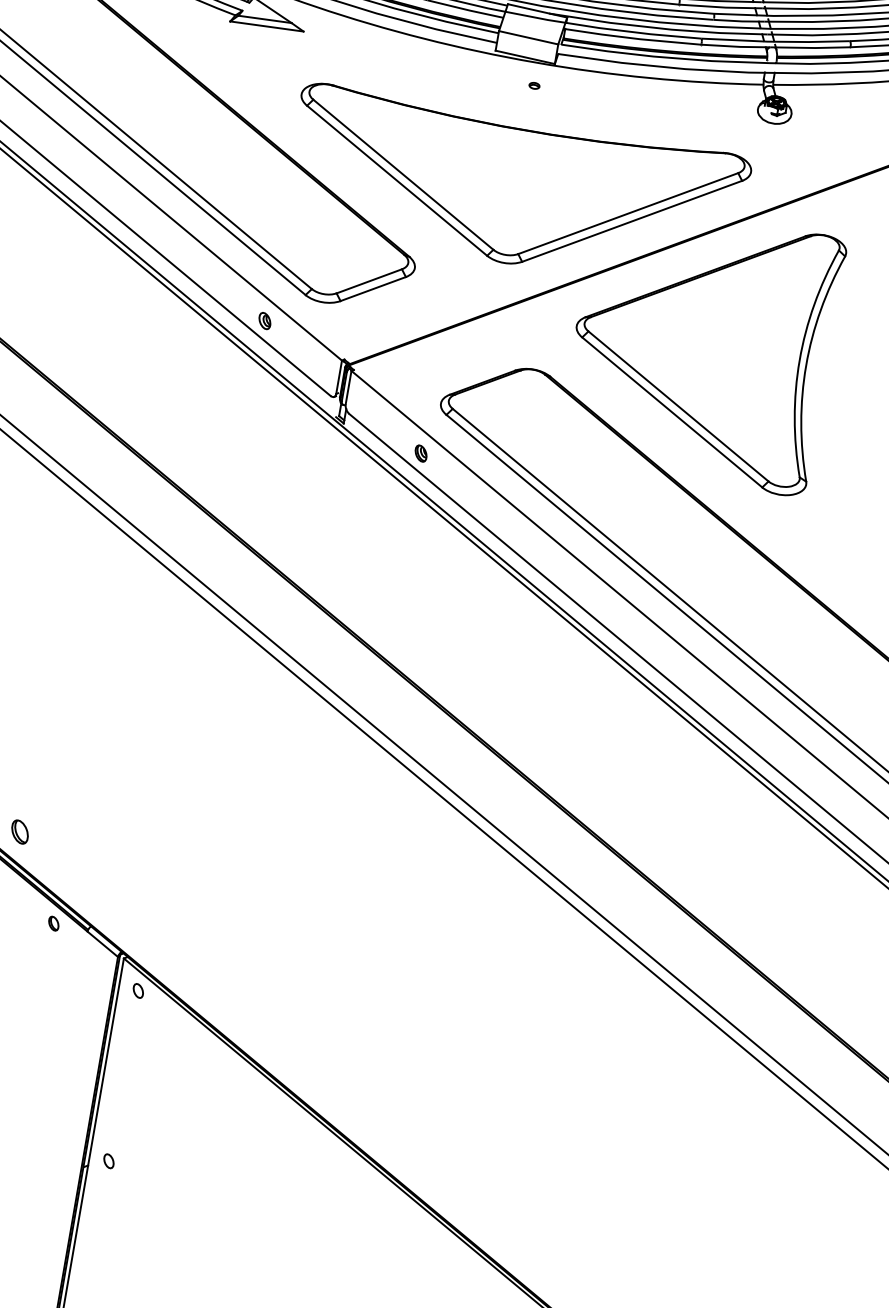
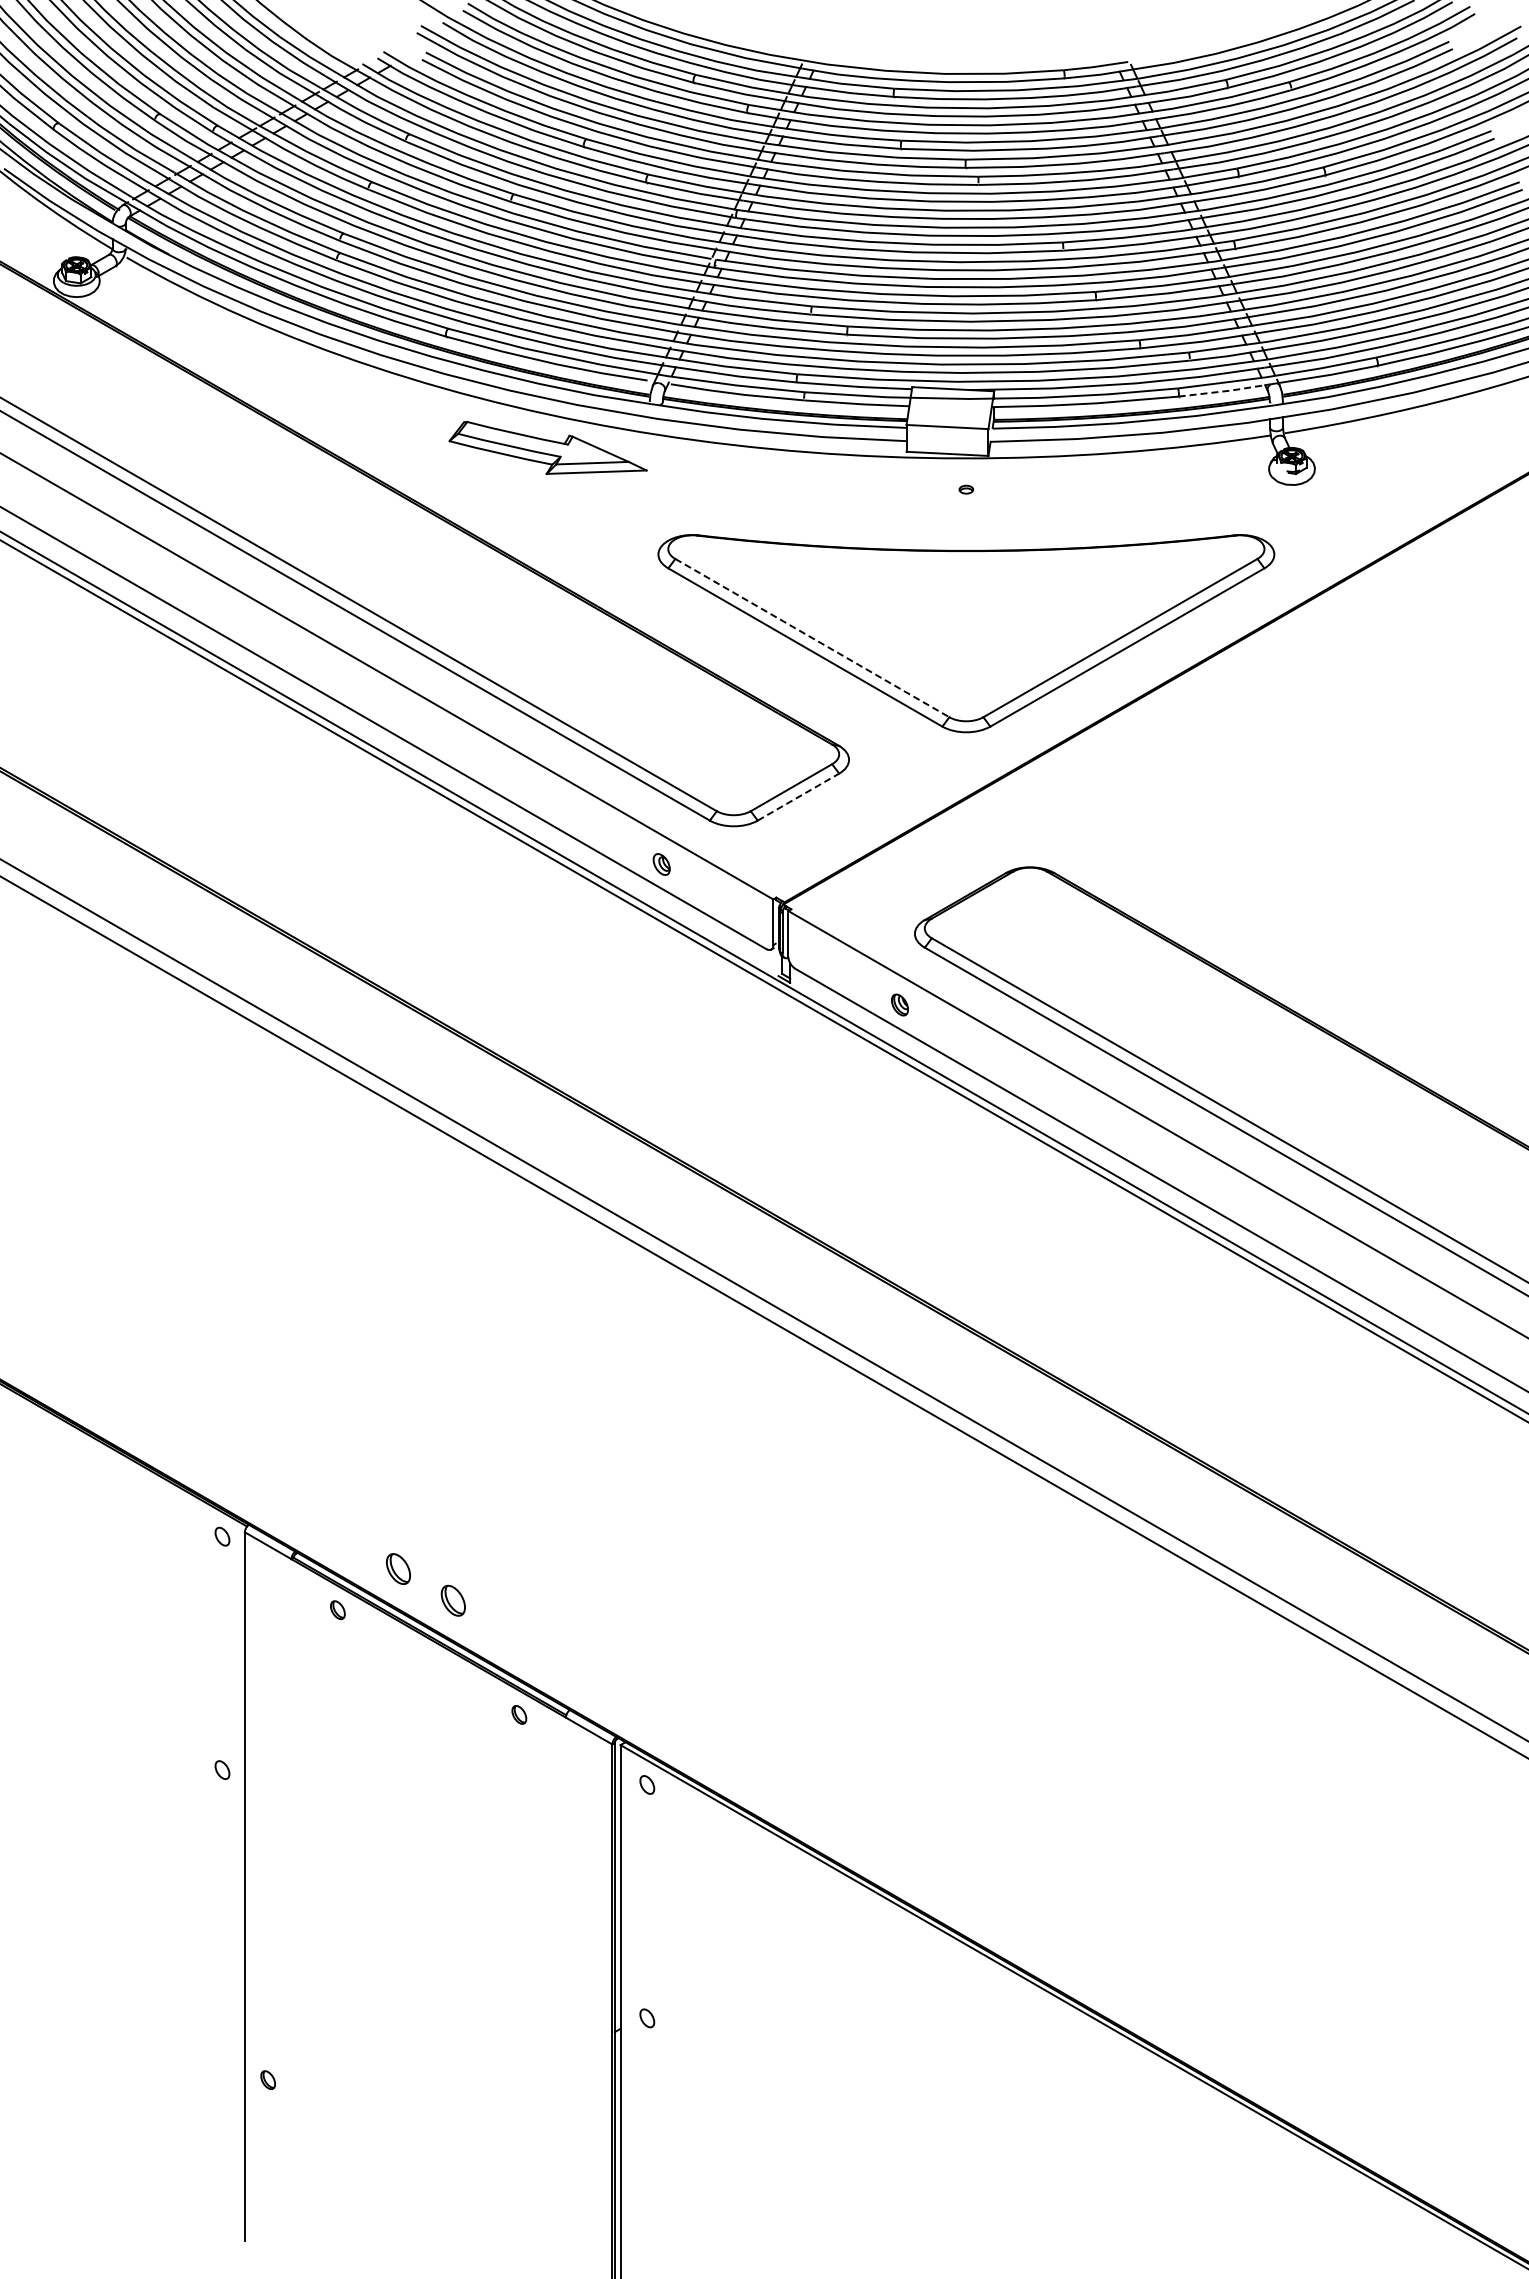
line: (736, 47) -> (1226, 391), solid -> dashed
line: (403, 175) -> (812, 638), solid -> dashed
line: (373, 288) -> (798, 796), solid -> dashed
part: (701, 347) -> (1248, 799), removed

